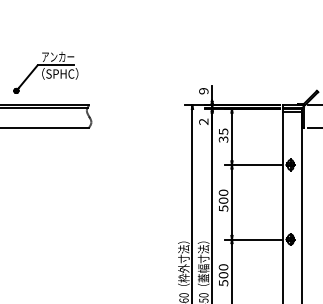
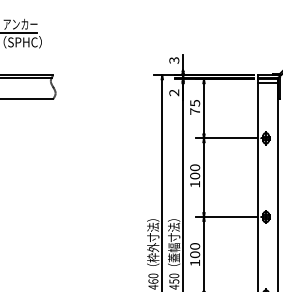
text: (203, 91) -> (173, 60), 9 -> 3
text: (223, 139) -> (195, 111), 35 -> 75
text: (223, 208) -> (195, 184), 500 -> 100
text: (223, 283) -> (195, 263), 500 -> 100

